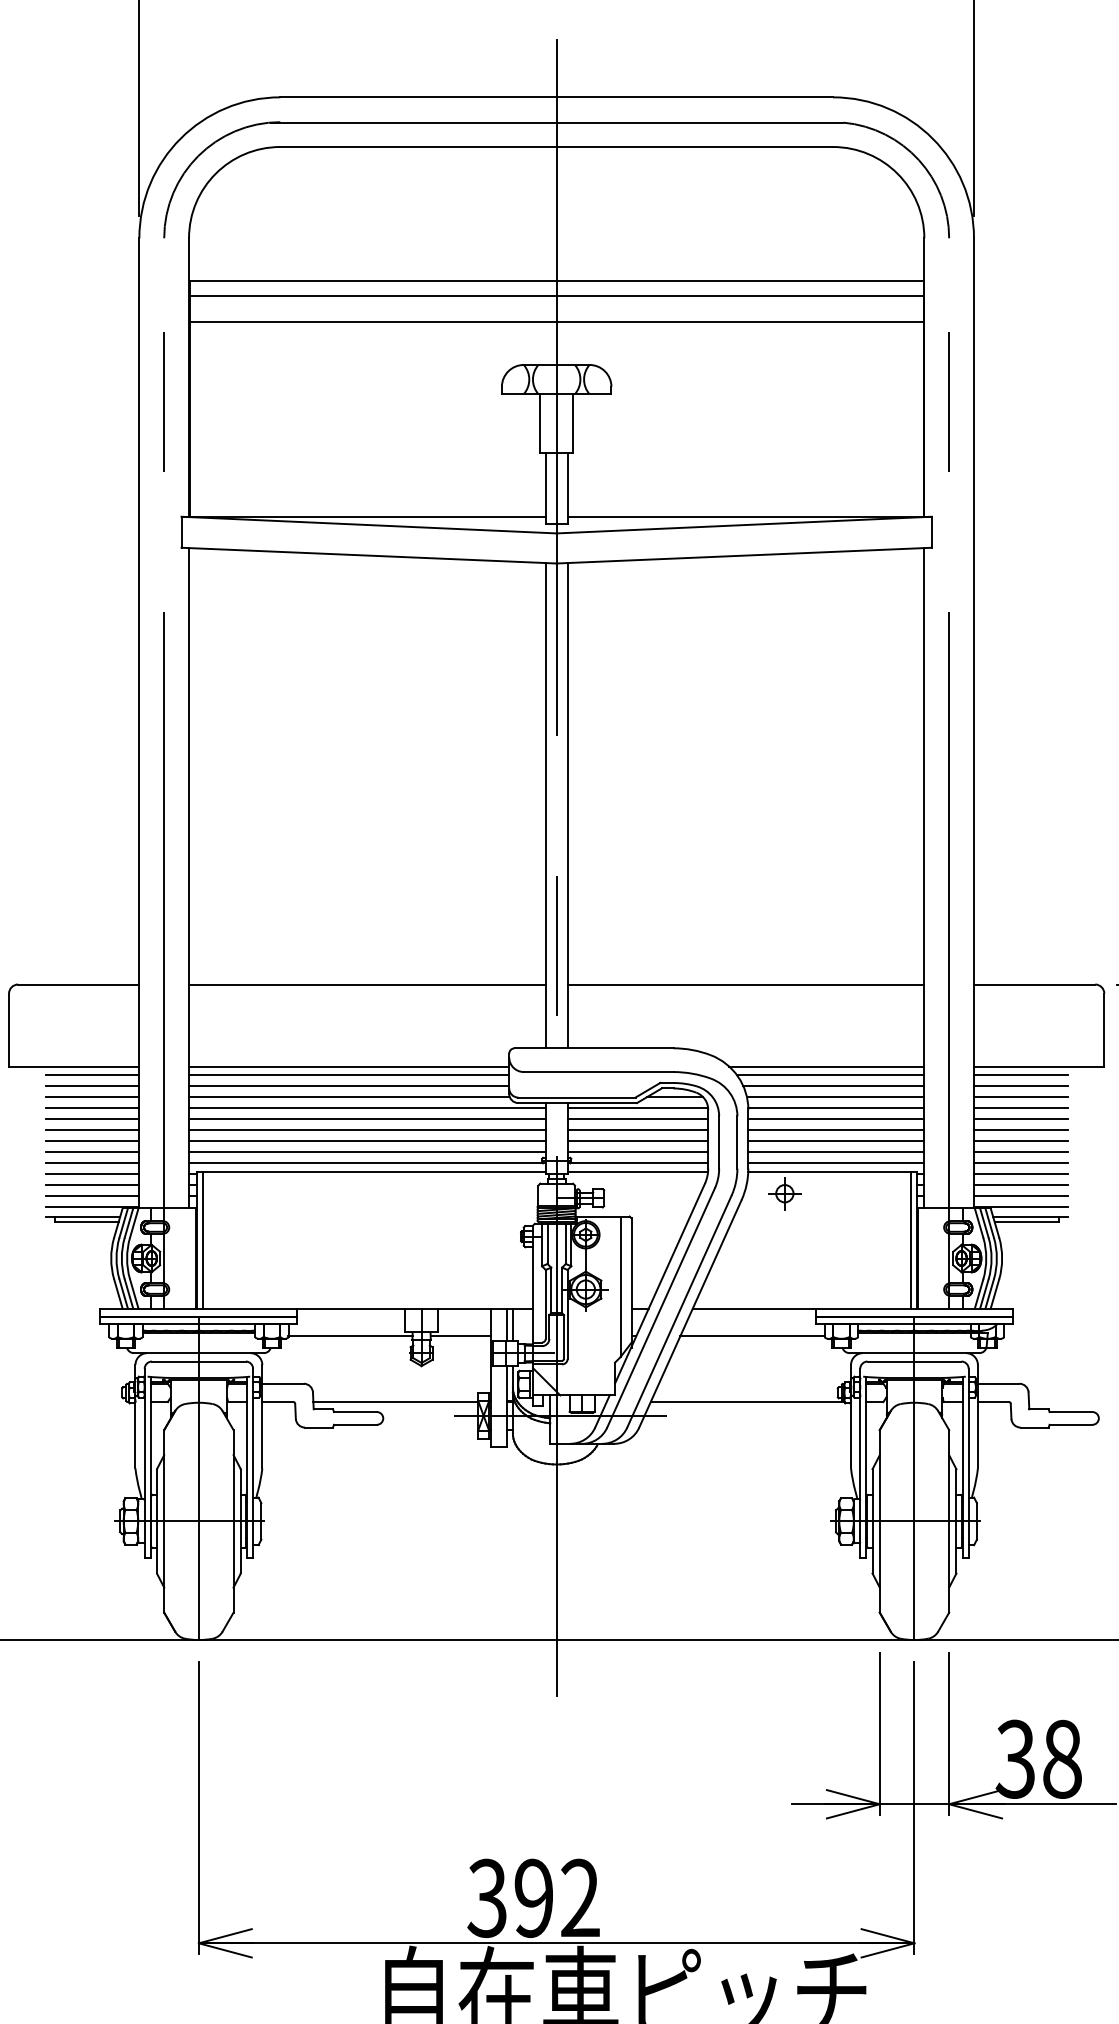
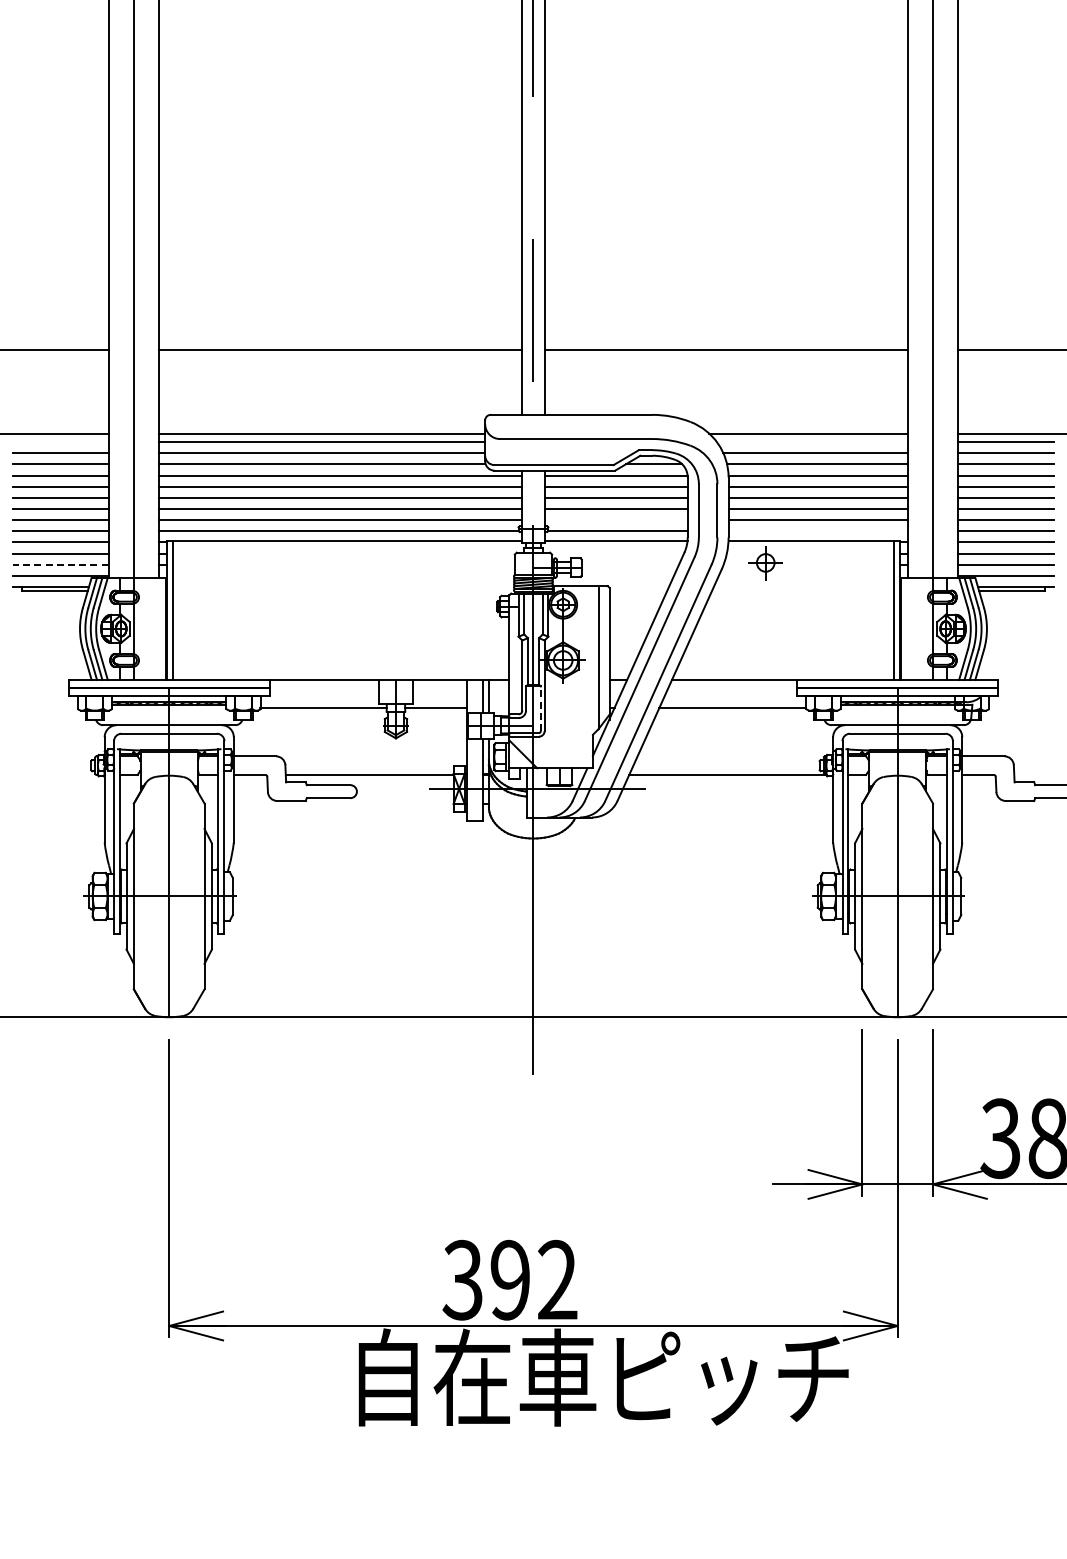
line: (92, 1075) -> (60, 442), removed
line: (830, 1075) -> (812, 442), removed
line: (637, 1151) -> (615, 519), removed
line: (836, 1162) -> (818, 531), removed
line: (92, 1195) -> (60, 564), solid -> dashed
line: (563, 1337) -> (540, 709), solid -> dashed

